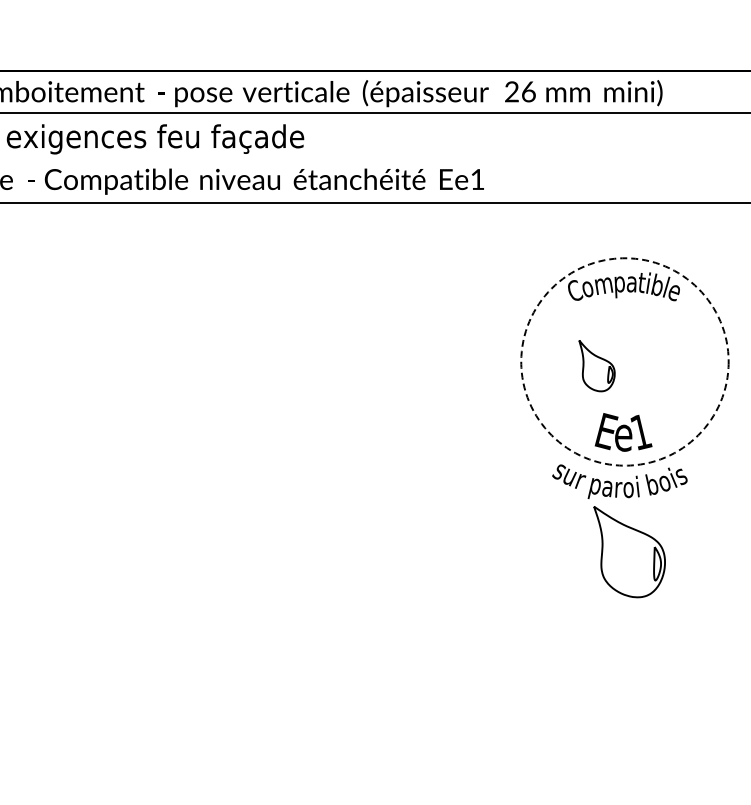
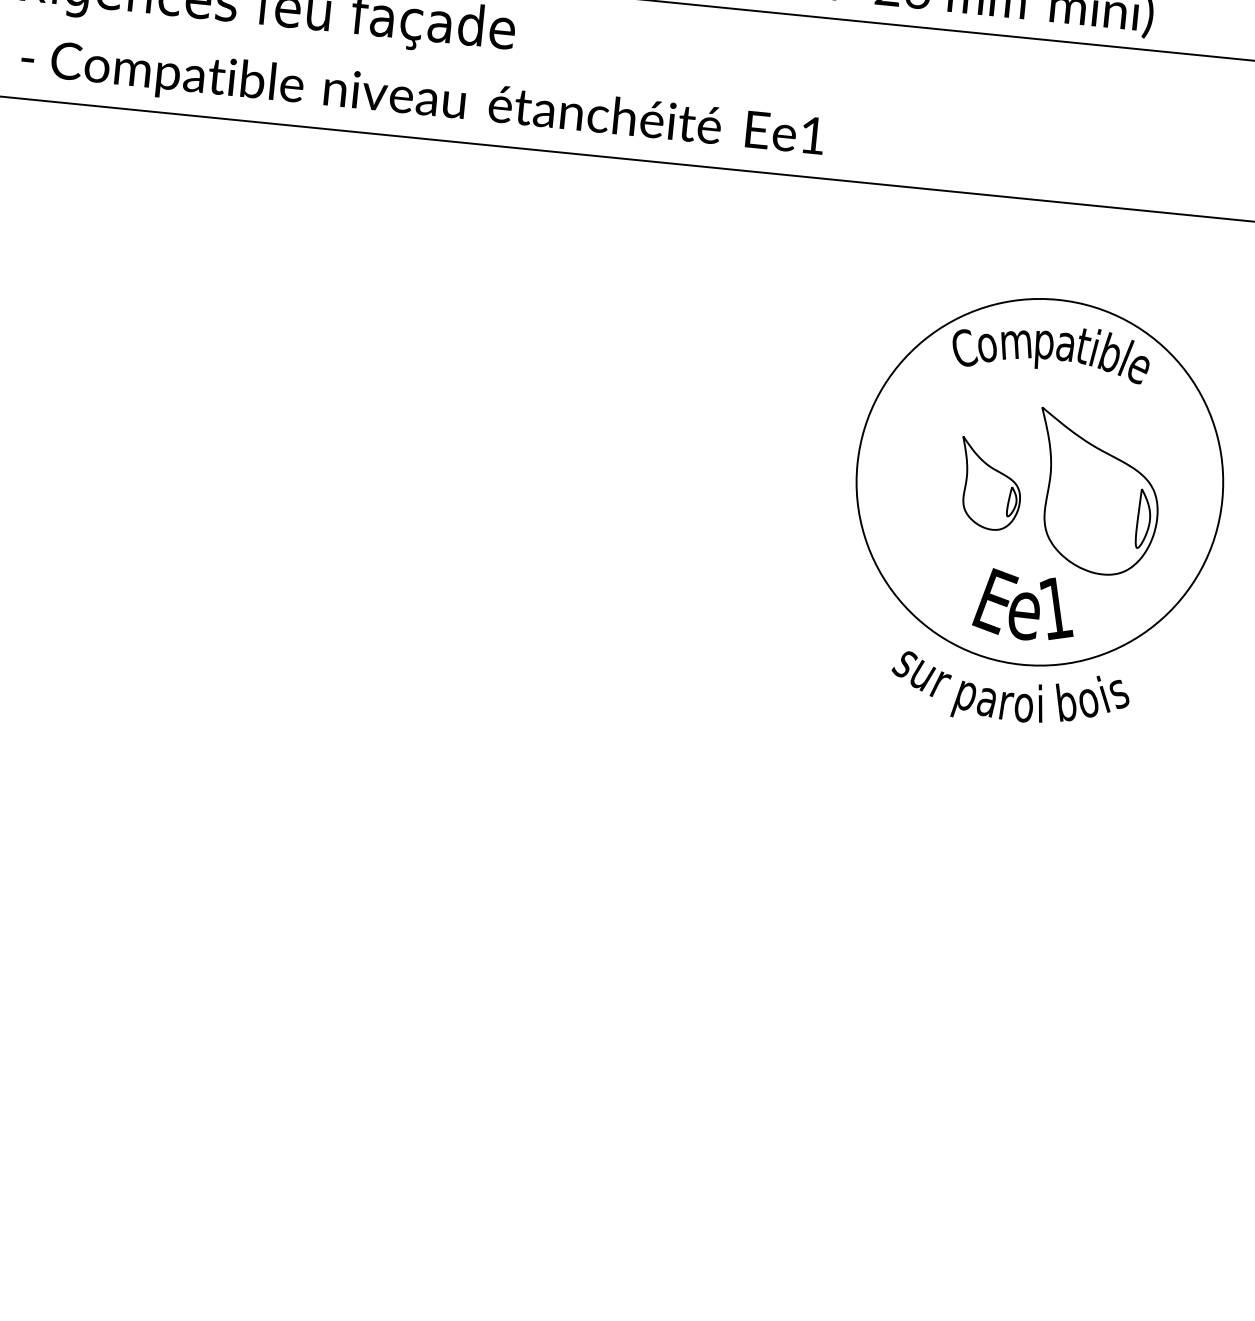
circle: (624, 361) -> (1039, 481), dashed -> solid
part: (629, 552) -> (1096, 494), moved

